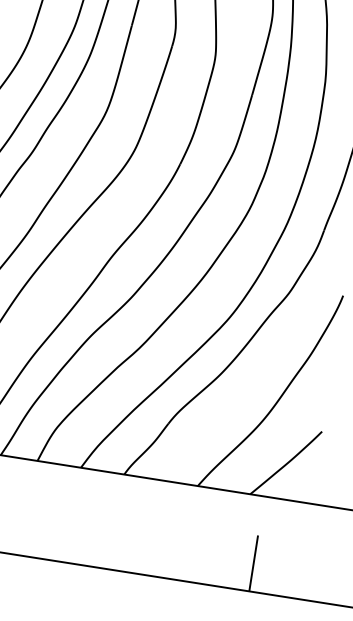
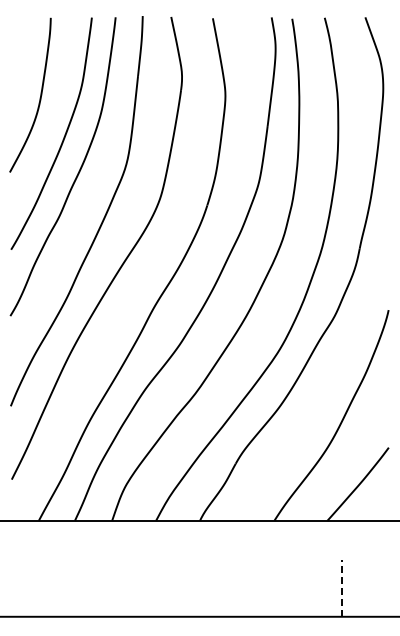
line: (253, 562) -> (341, 587), solid -> dashed

